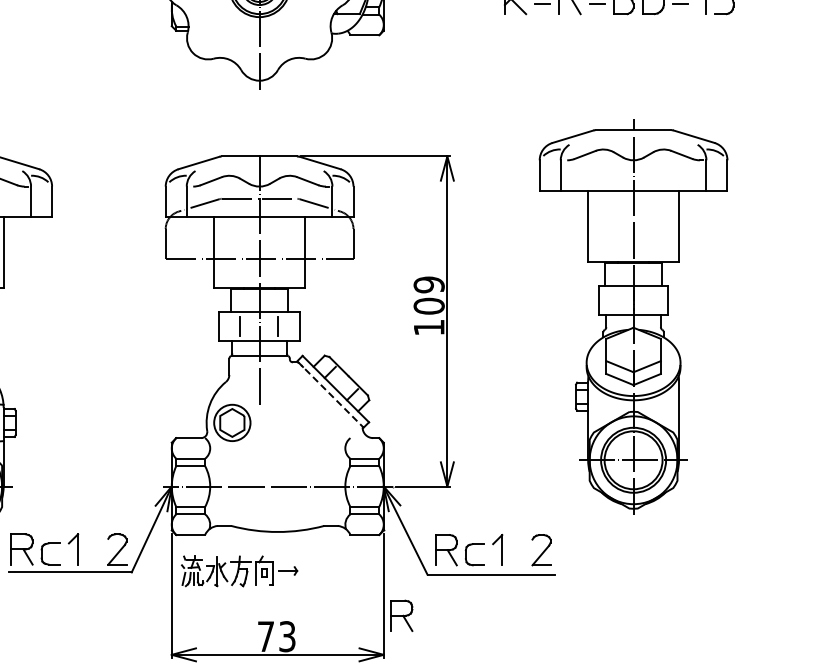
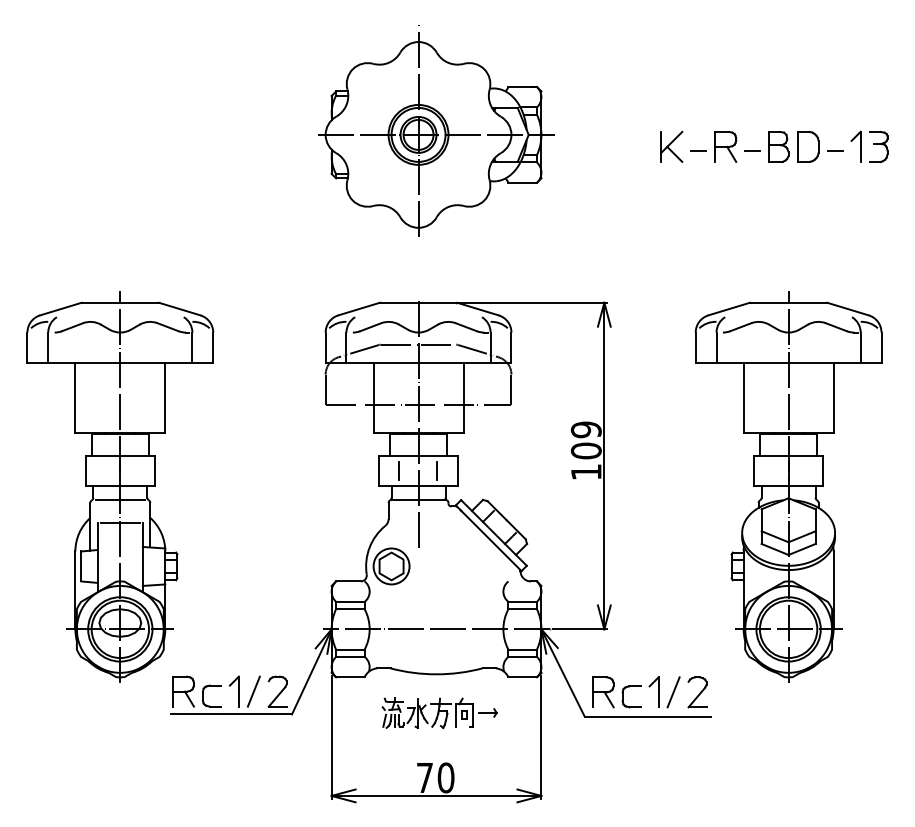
part: (633, 315) -> (788, 486), moved
line: (331, 394) -> (489, 538), dashed -> solid
line: (92, 549) -> (253, 691), added
line: (517, 550) -> (673, 692), added
part: (239, 571) -> (439, 713), moved
part: (402, 616) -> (559, 757), removed
text: (286, 636) -> (445, 777), 73 -> 70

